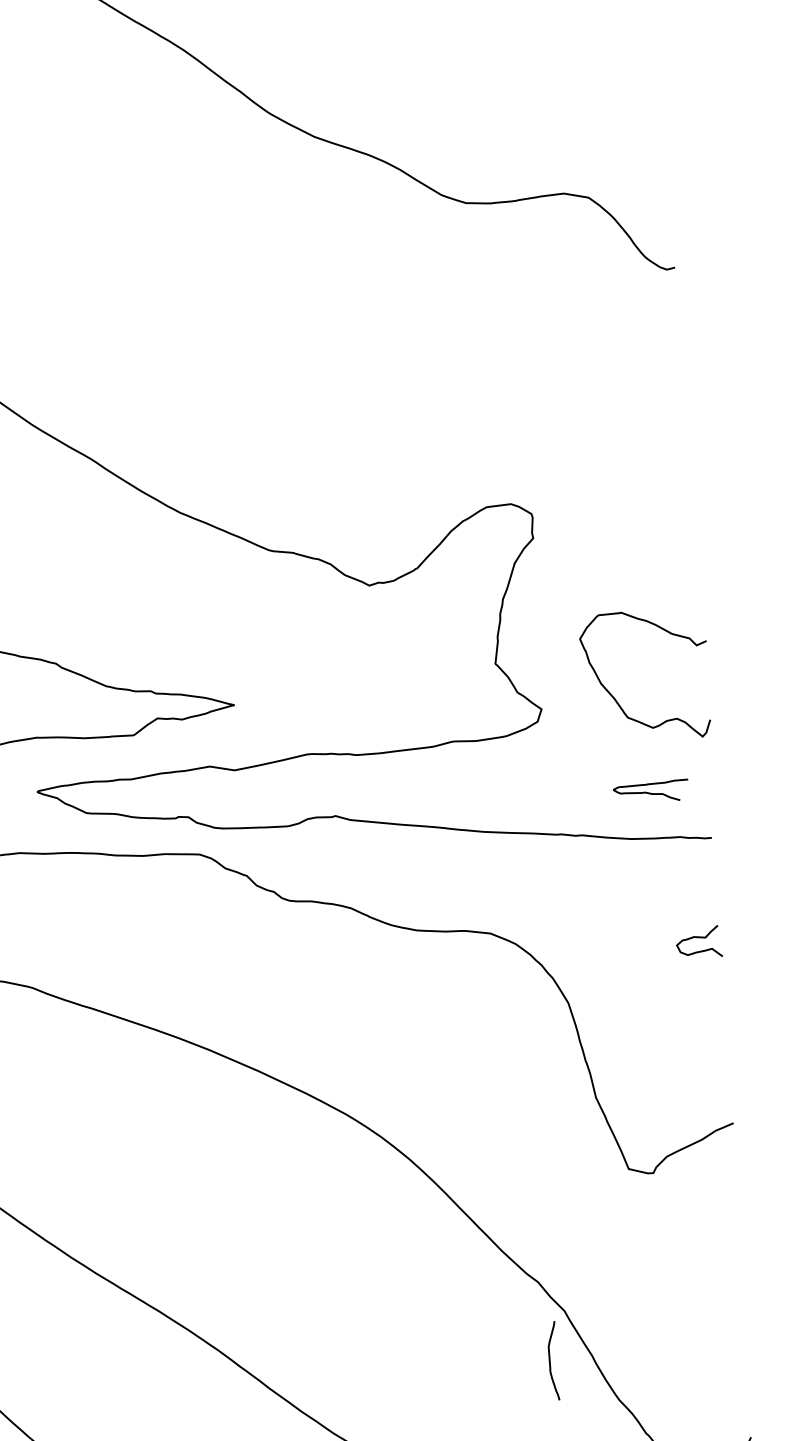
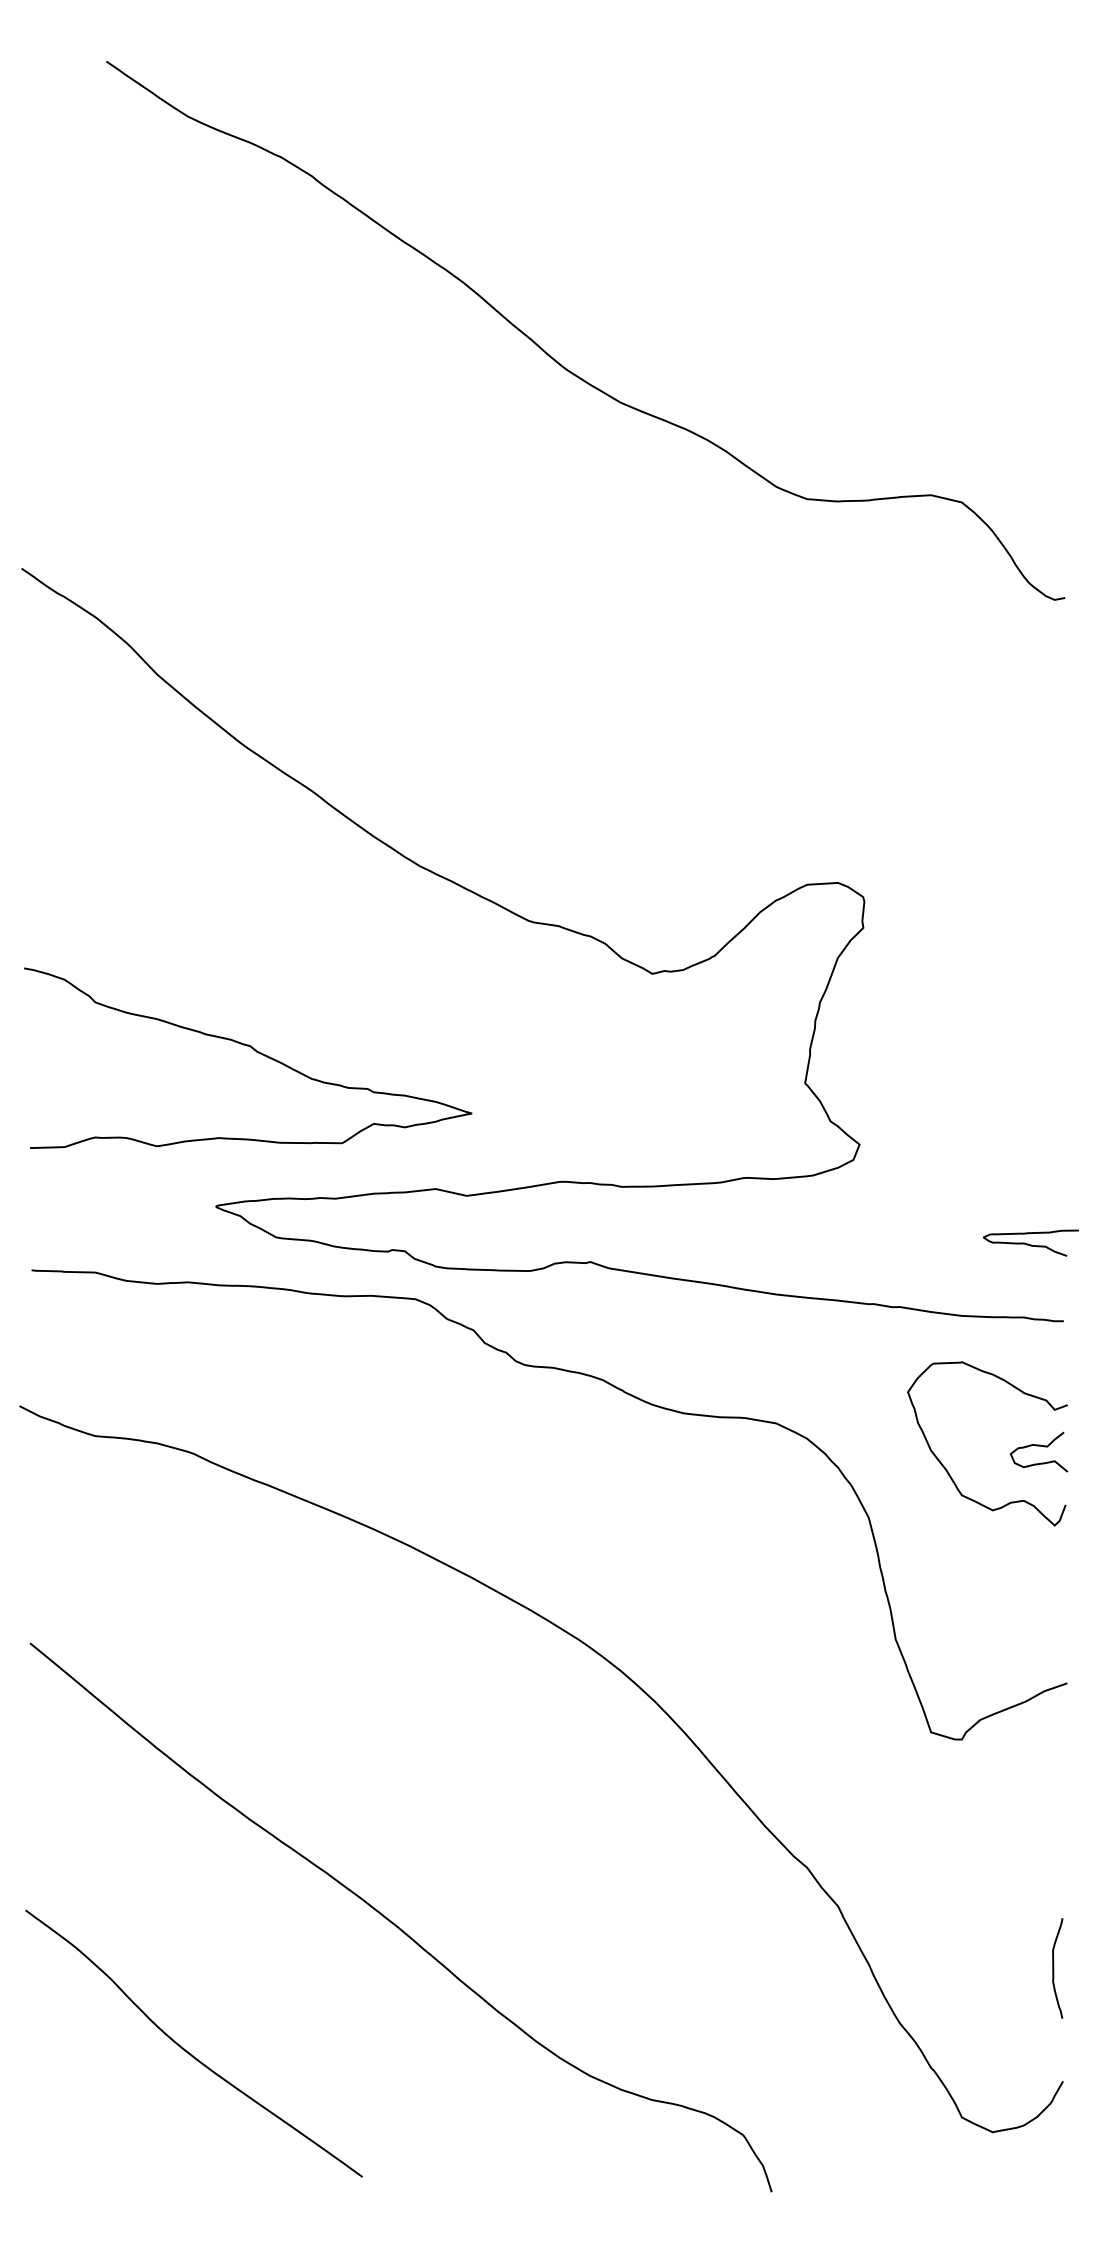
curve: (616, 699) -> (948, 1471), moved
curve: (650, 793) -> (1030, 1244), moved
curve: (550, 1361) -> (1054, 1968), moved

